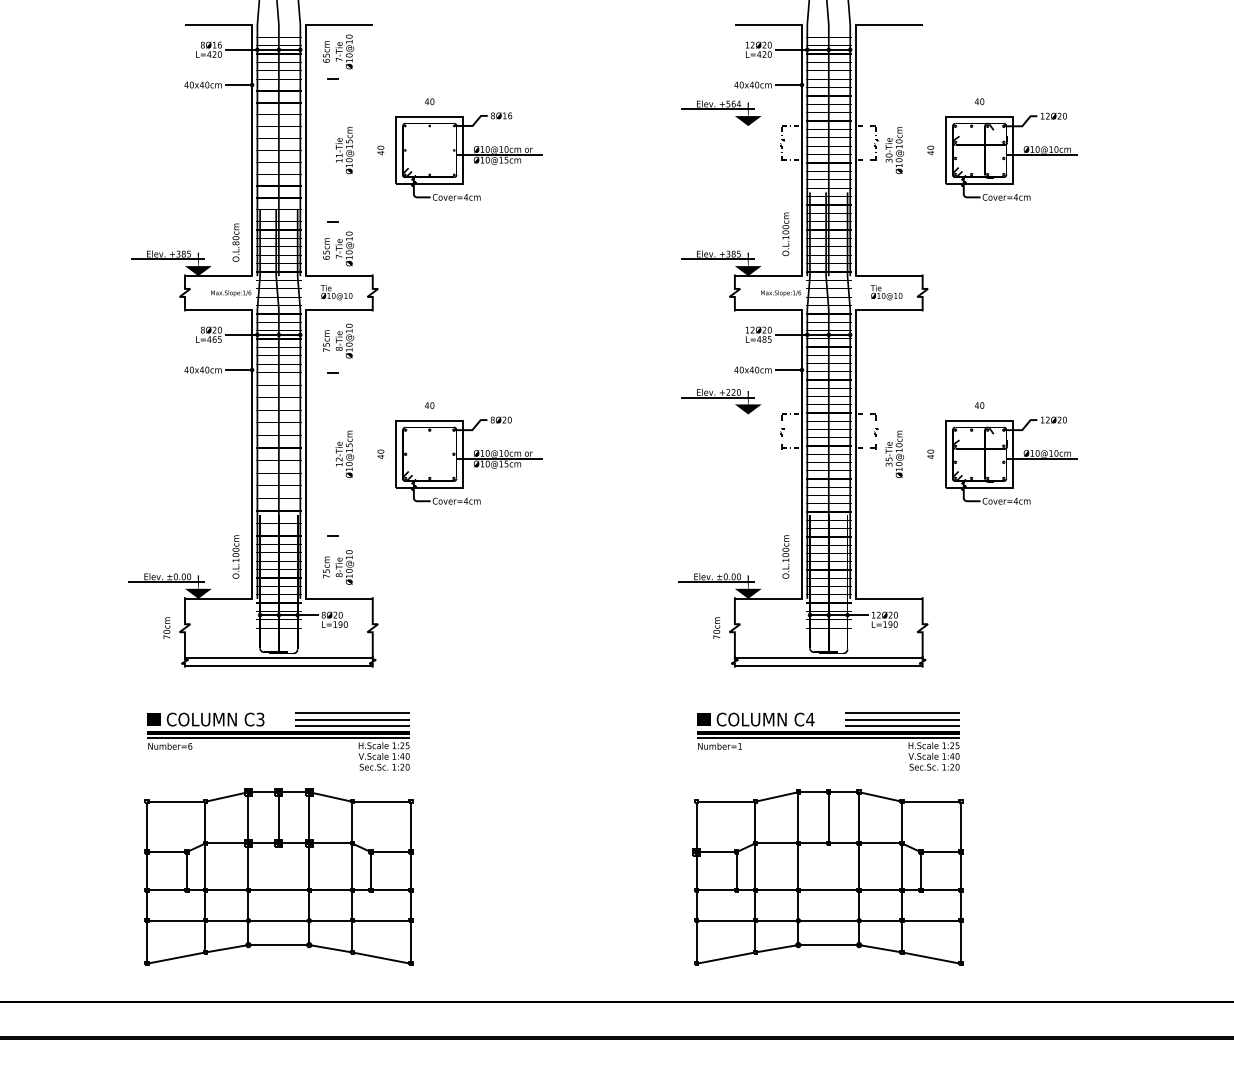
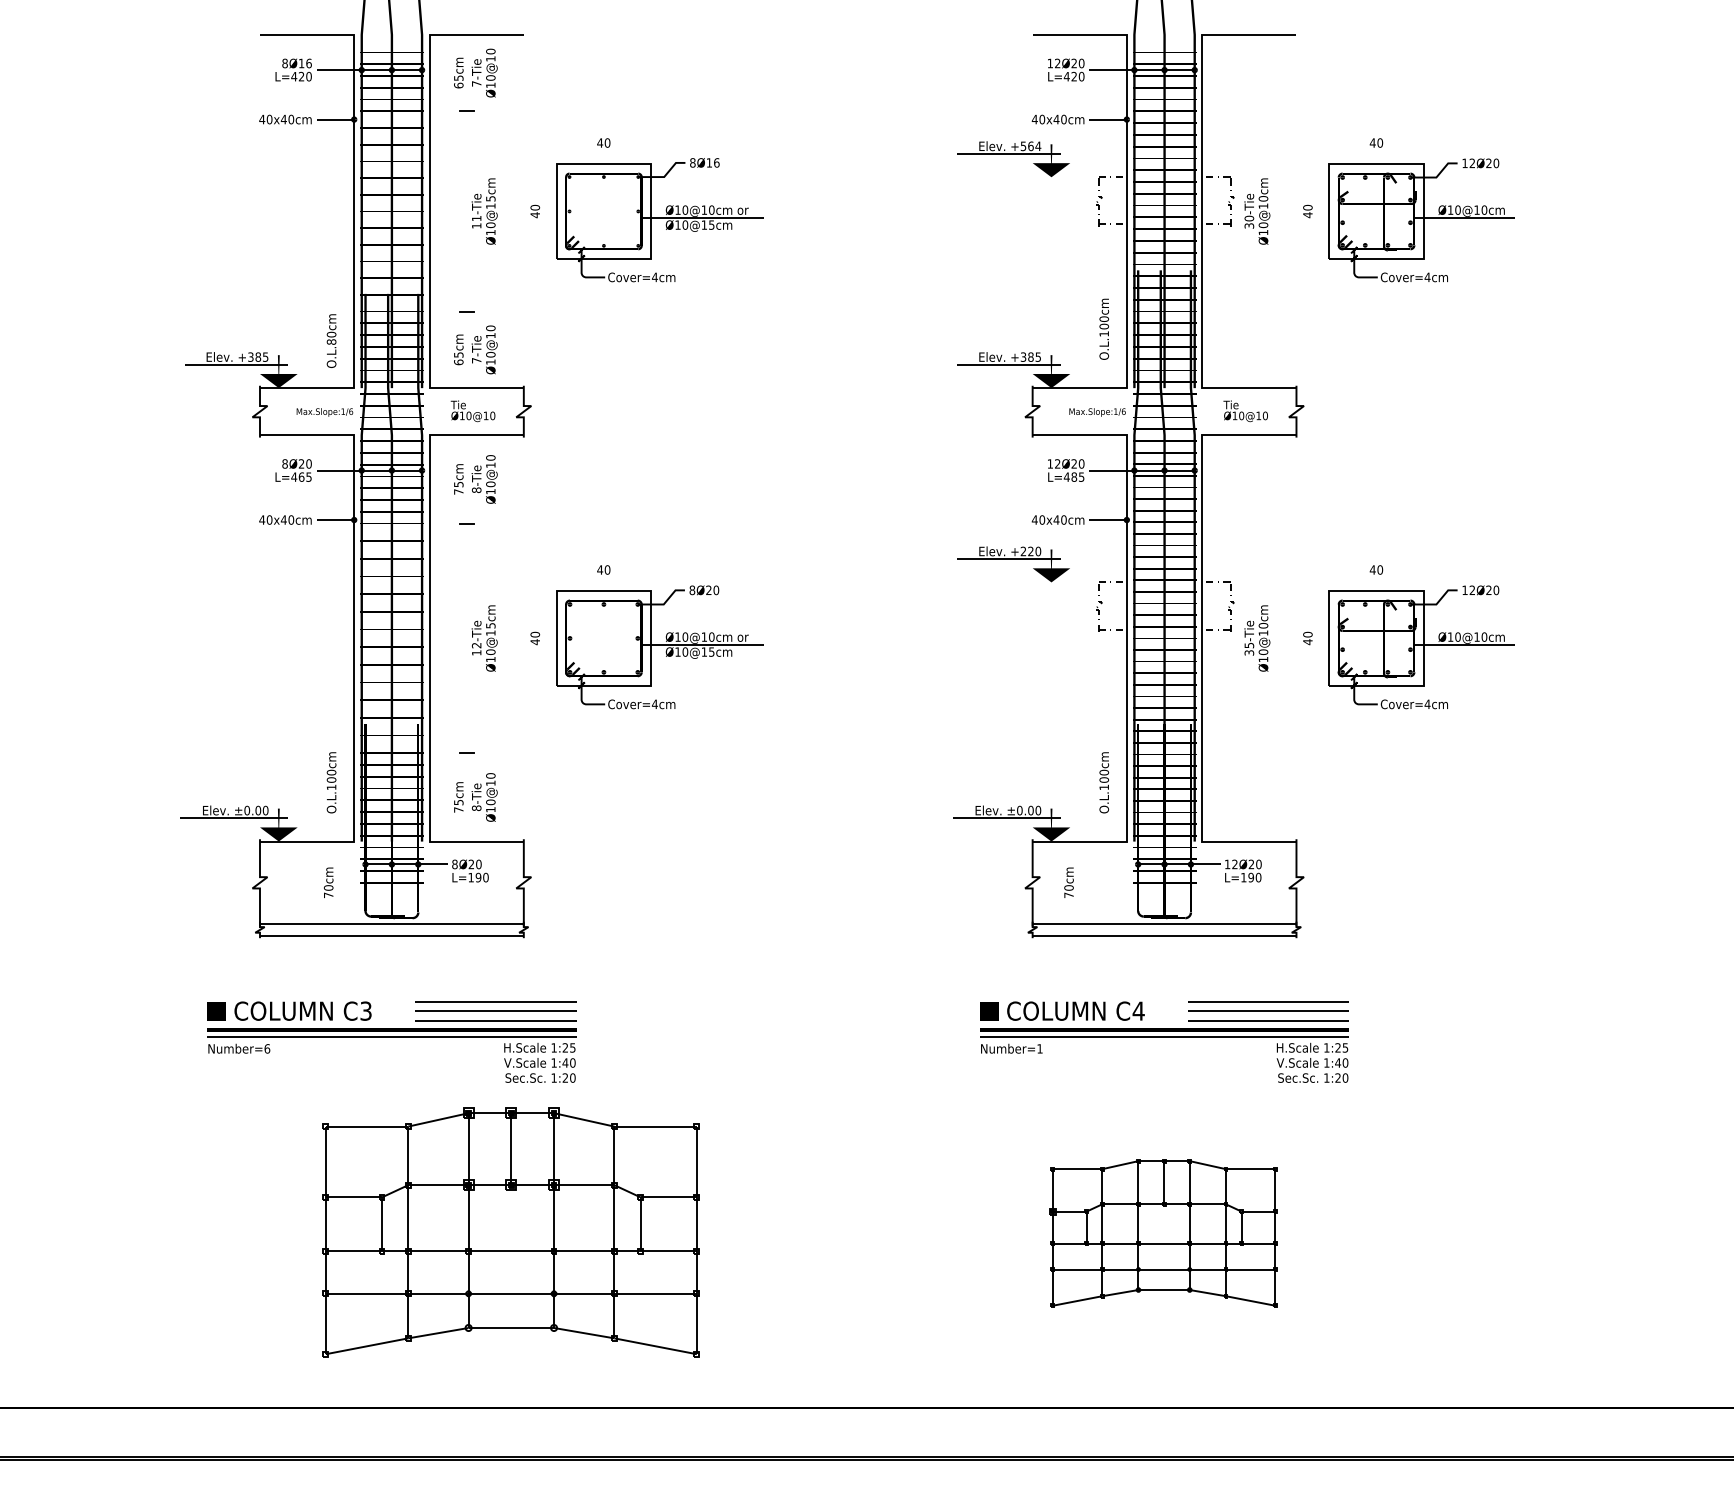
text: (166, 627) -> (328, 881), moved
text: (716, 627) -> (1068, 881), moved
part: (278, 876) -> (510, 1231), moved
part: (827, 877) -> (1162, 1233), size x0.6

